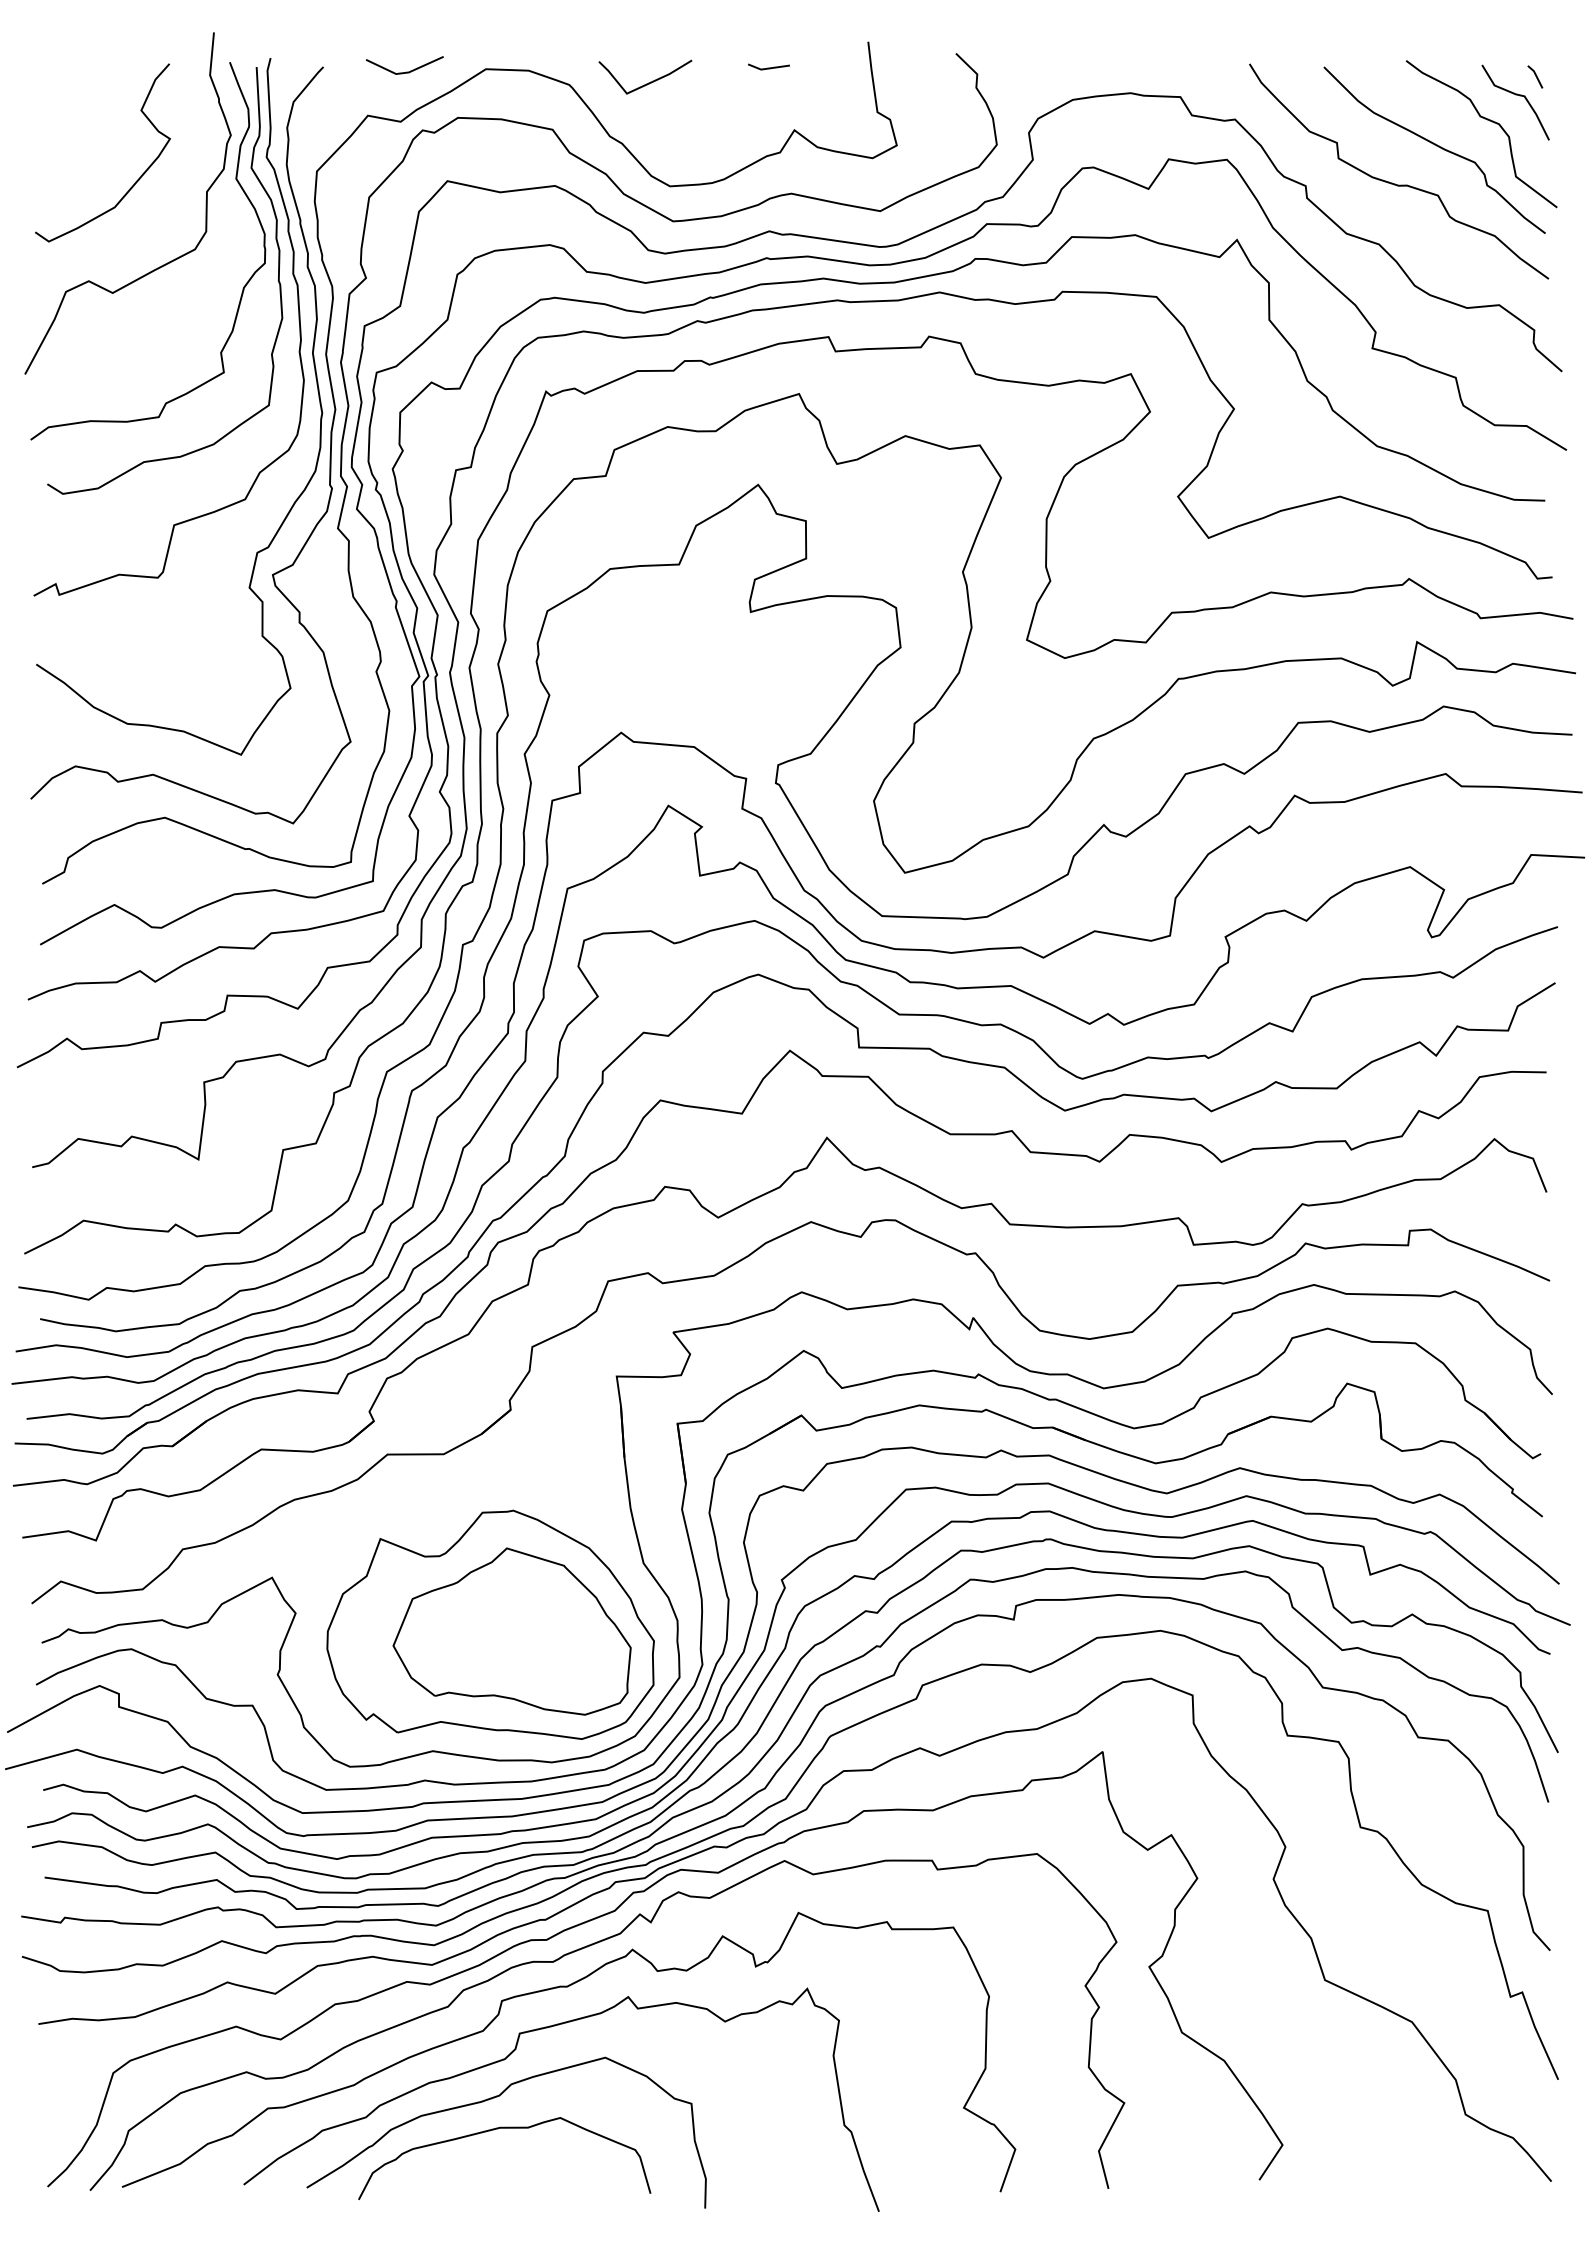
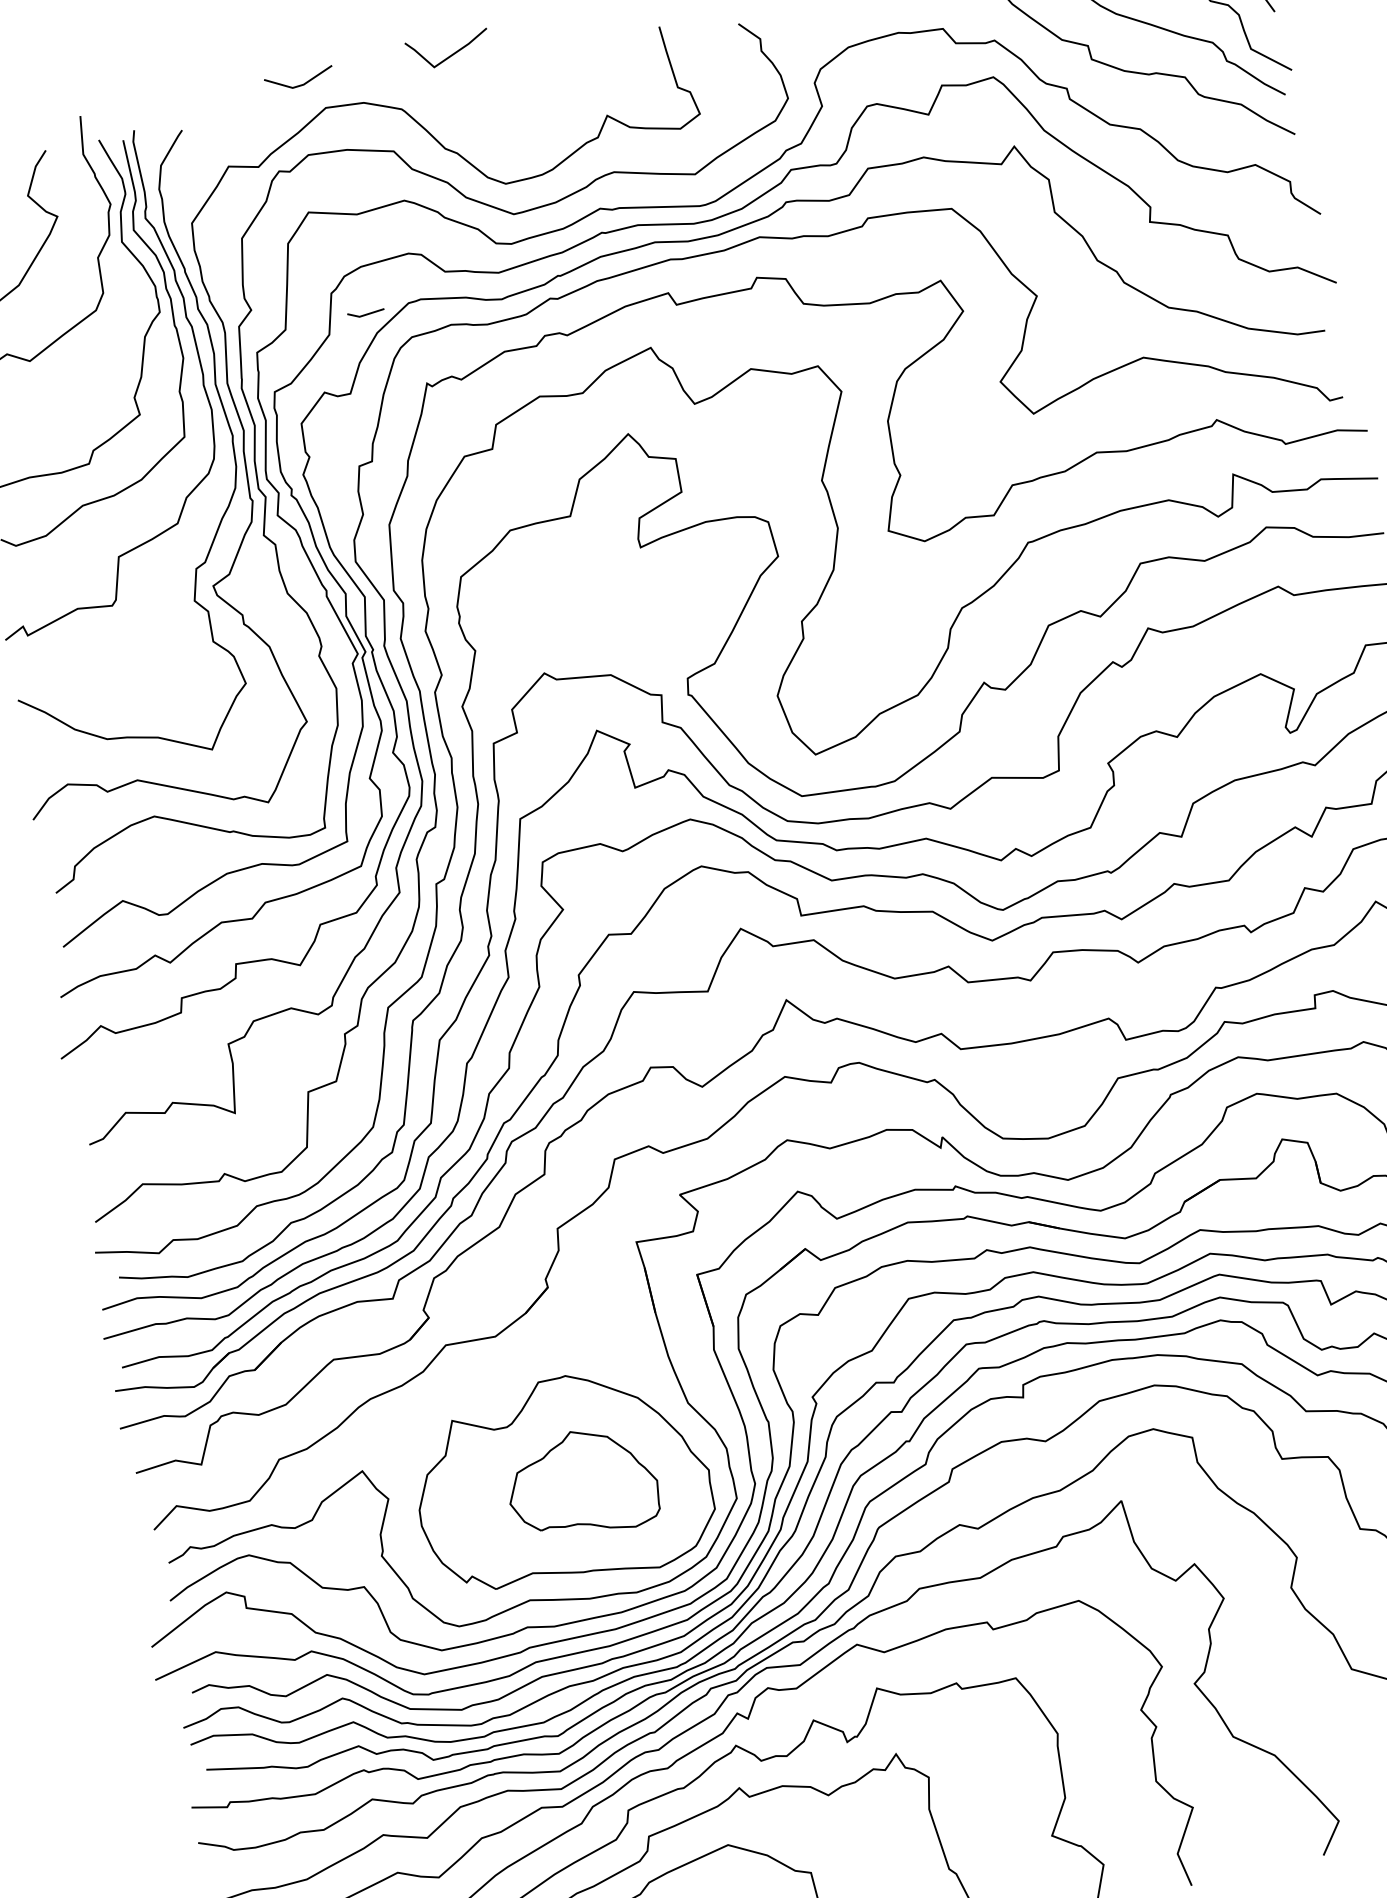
line: (768, 67) -> (365, 313), moved
line: (406, 71) -> (301, 84), moved
line: (648, 82) -> (451, 54), moved
part: (511, 1631) -> (581, 1482), size x0.7

